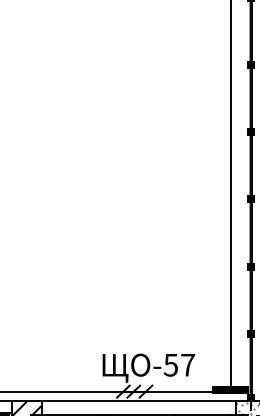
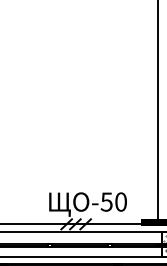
text: (188, 364) -> (121, 201), -57 -> -50

